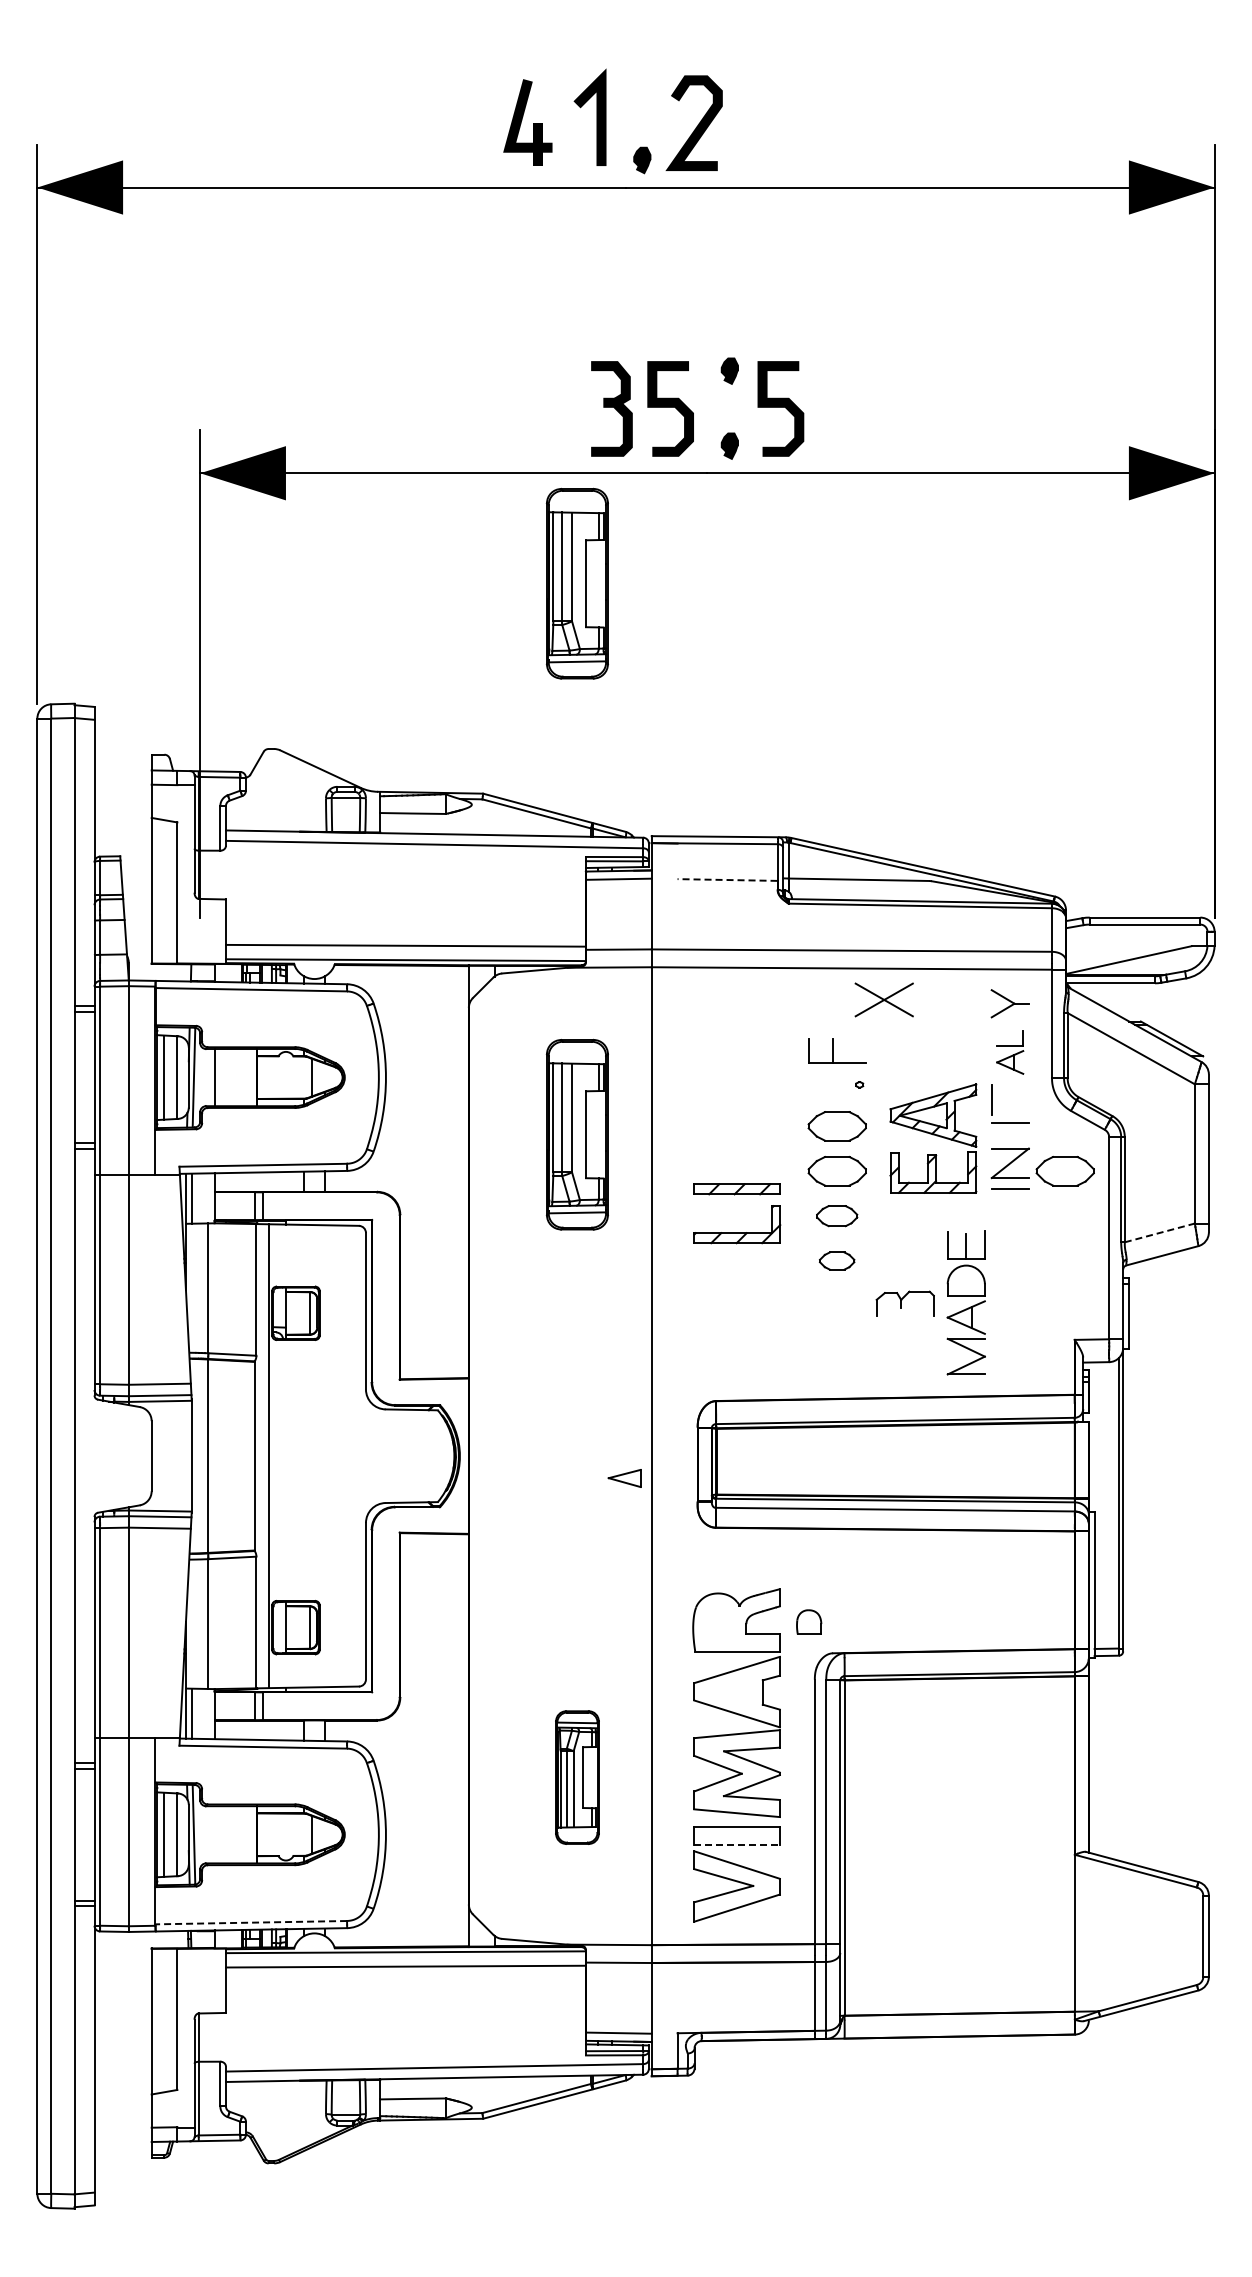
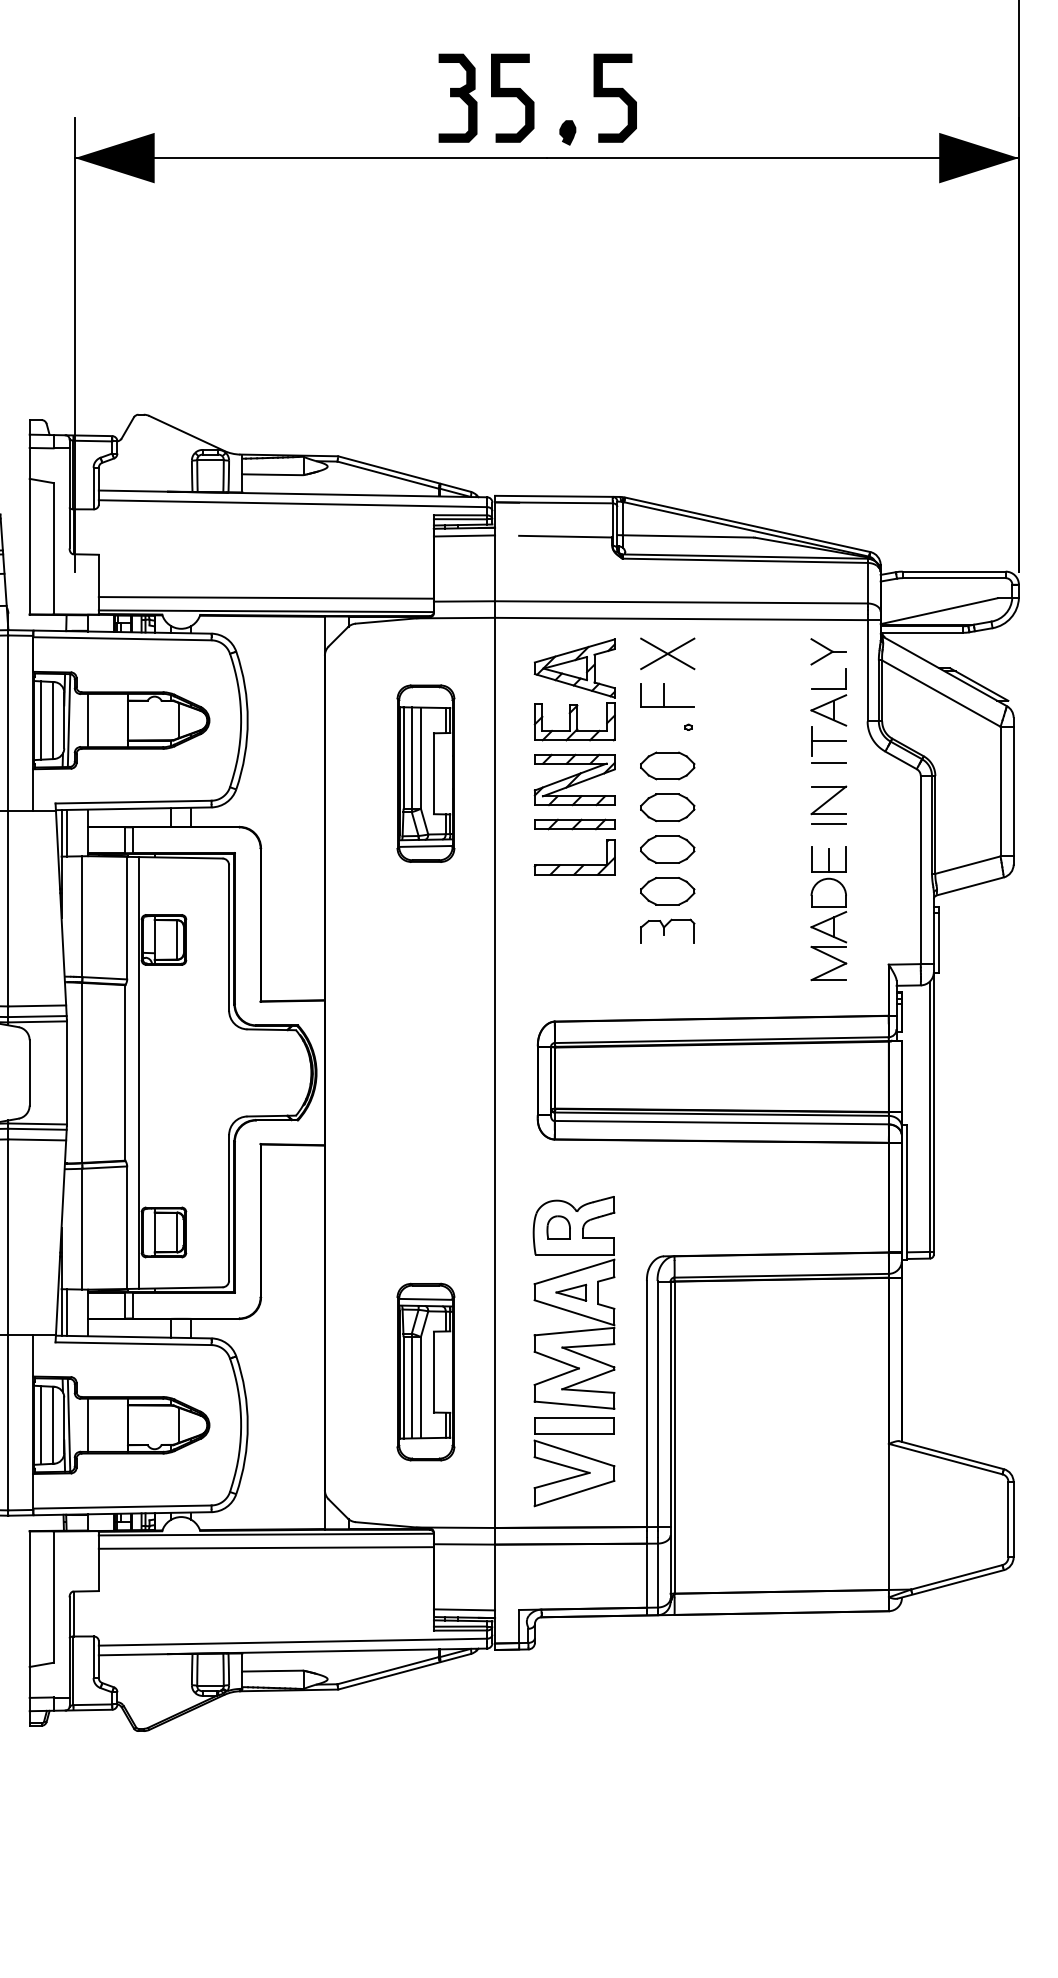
part: (729, 370) -> (567, 62), removed
part: (576, 583) -> (425, 260), removed
line: (727, 880) -> (565, 537), dashed -> solid
part: (883, 999) -> (667, 653), moved
part: (1009, 1052) -> (828, 697), size x1.43
line: (1009, 1100) -> (828, 741), added
part: (933, 1138) -> (574, 689), moved
part: (737, 1141) -> (574, 780), added
part: (1064, 1171) -> (879, 807), removed
part: (836, 1215) -> (667, 848), size x1.43
line: (1160, 1232) -> (968, 864), dashed -> solid
part: (836, 1260) -> (667, 890), size x1.67
part: (965, 1302) -> (828, 913), moved
part: (904, 1303) -> (667, 930), moved
part: (624, 1478) -> (571, 1292), moved
part: (809, 1621) -> (559, 1226), moved
part: (577, 1777) -> (425, 1371), size x1.43
line: (214, 1834) -> (88, 1425), added
line: (737, 1844) -> (574, 1434), dashed -> solid
line: (251, 1922) -> (122, 1506), dashed -> solid

